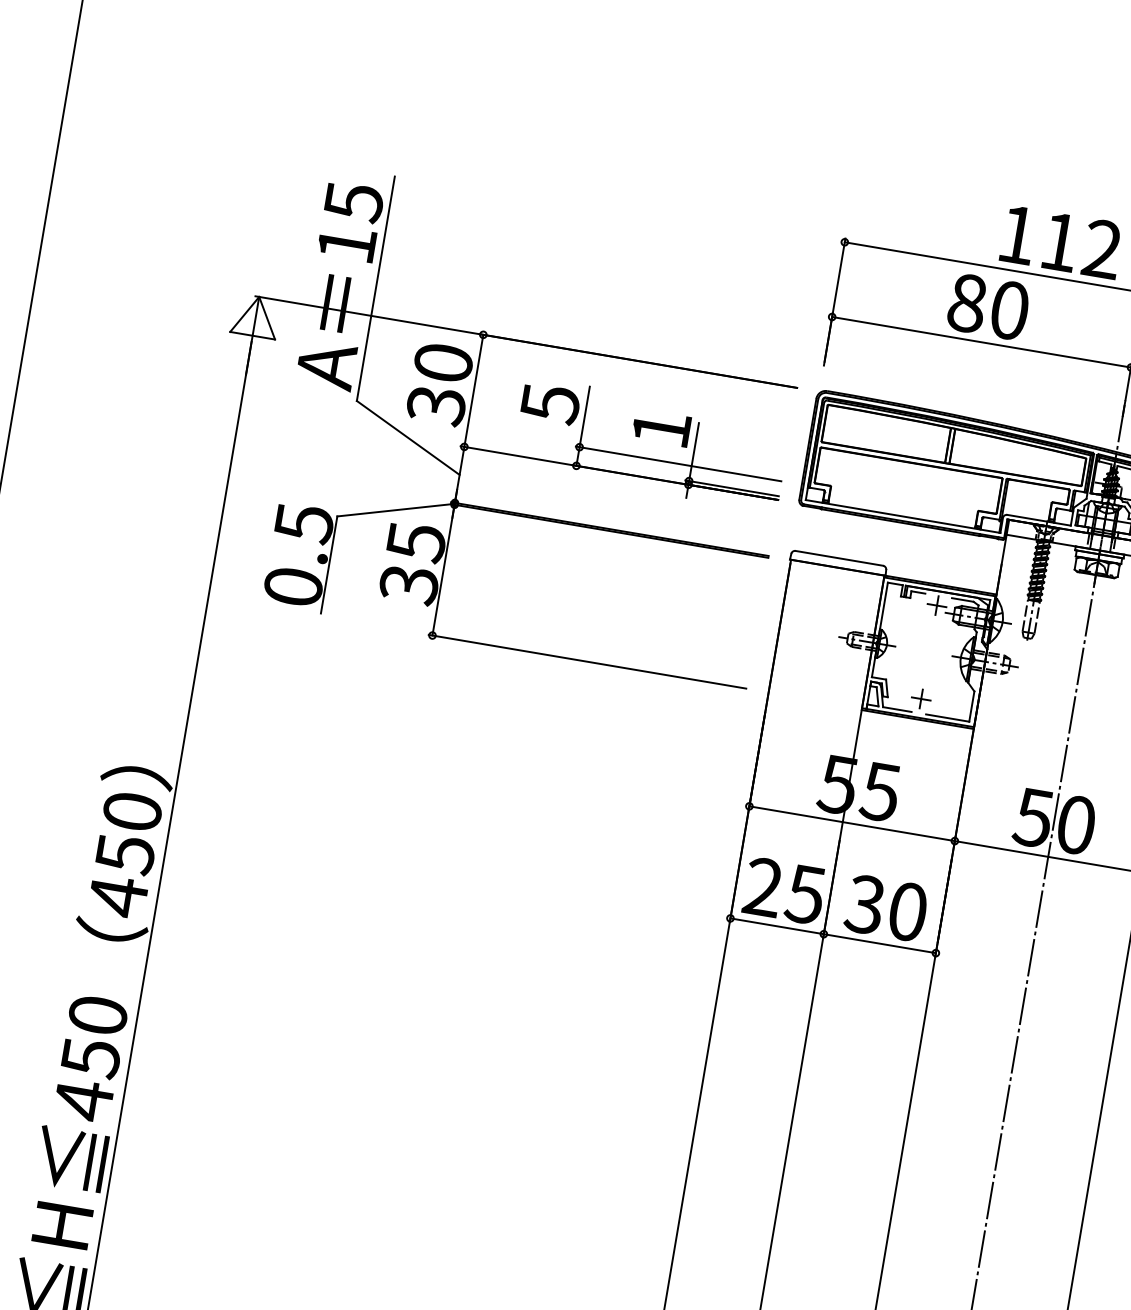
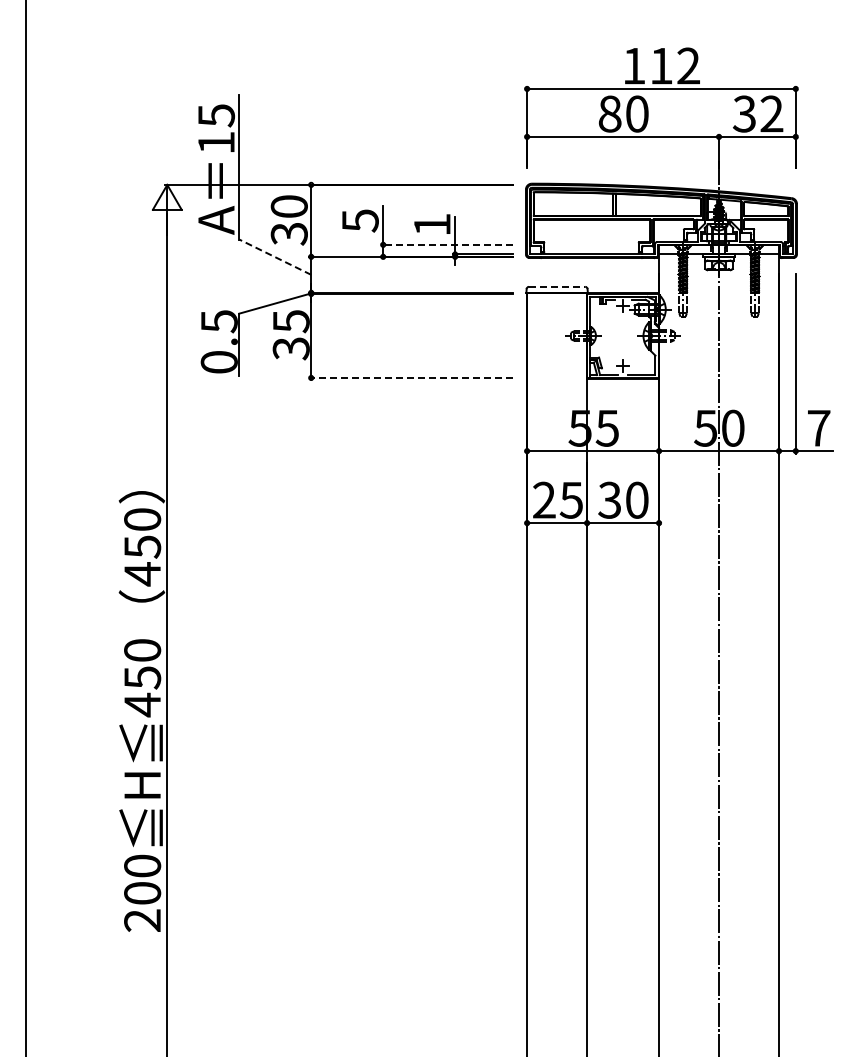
line: (407, 436) -> (274, 256), solid -> dashed
line: (678, 463) -> (446, 244), solid -> dashed
line: (840, 557) -> (557, 286), solid -> dashed
line: (587, 660) -> (410, 377), solid -> dashed

